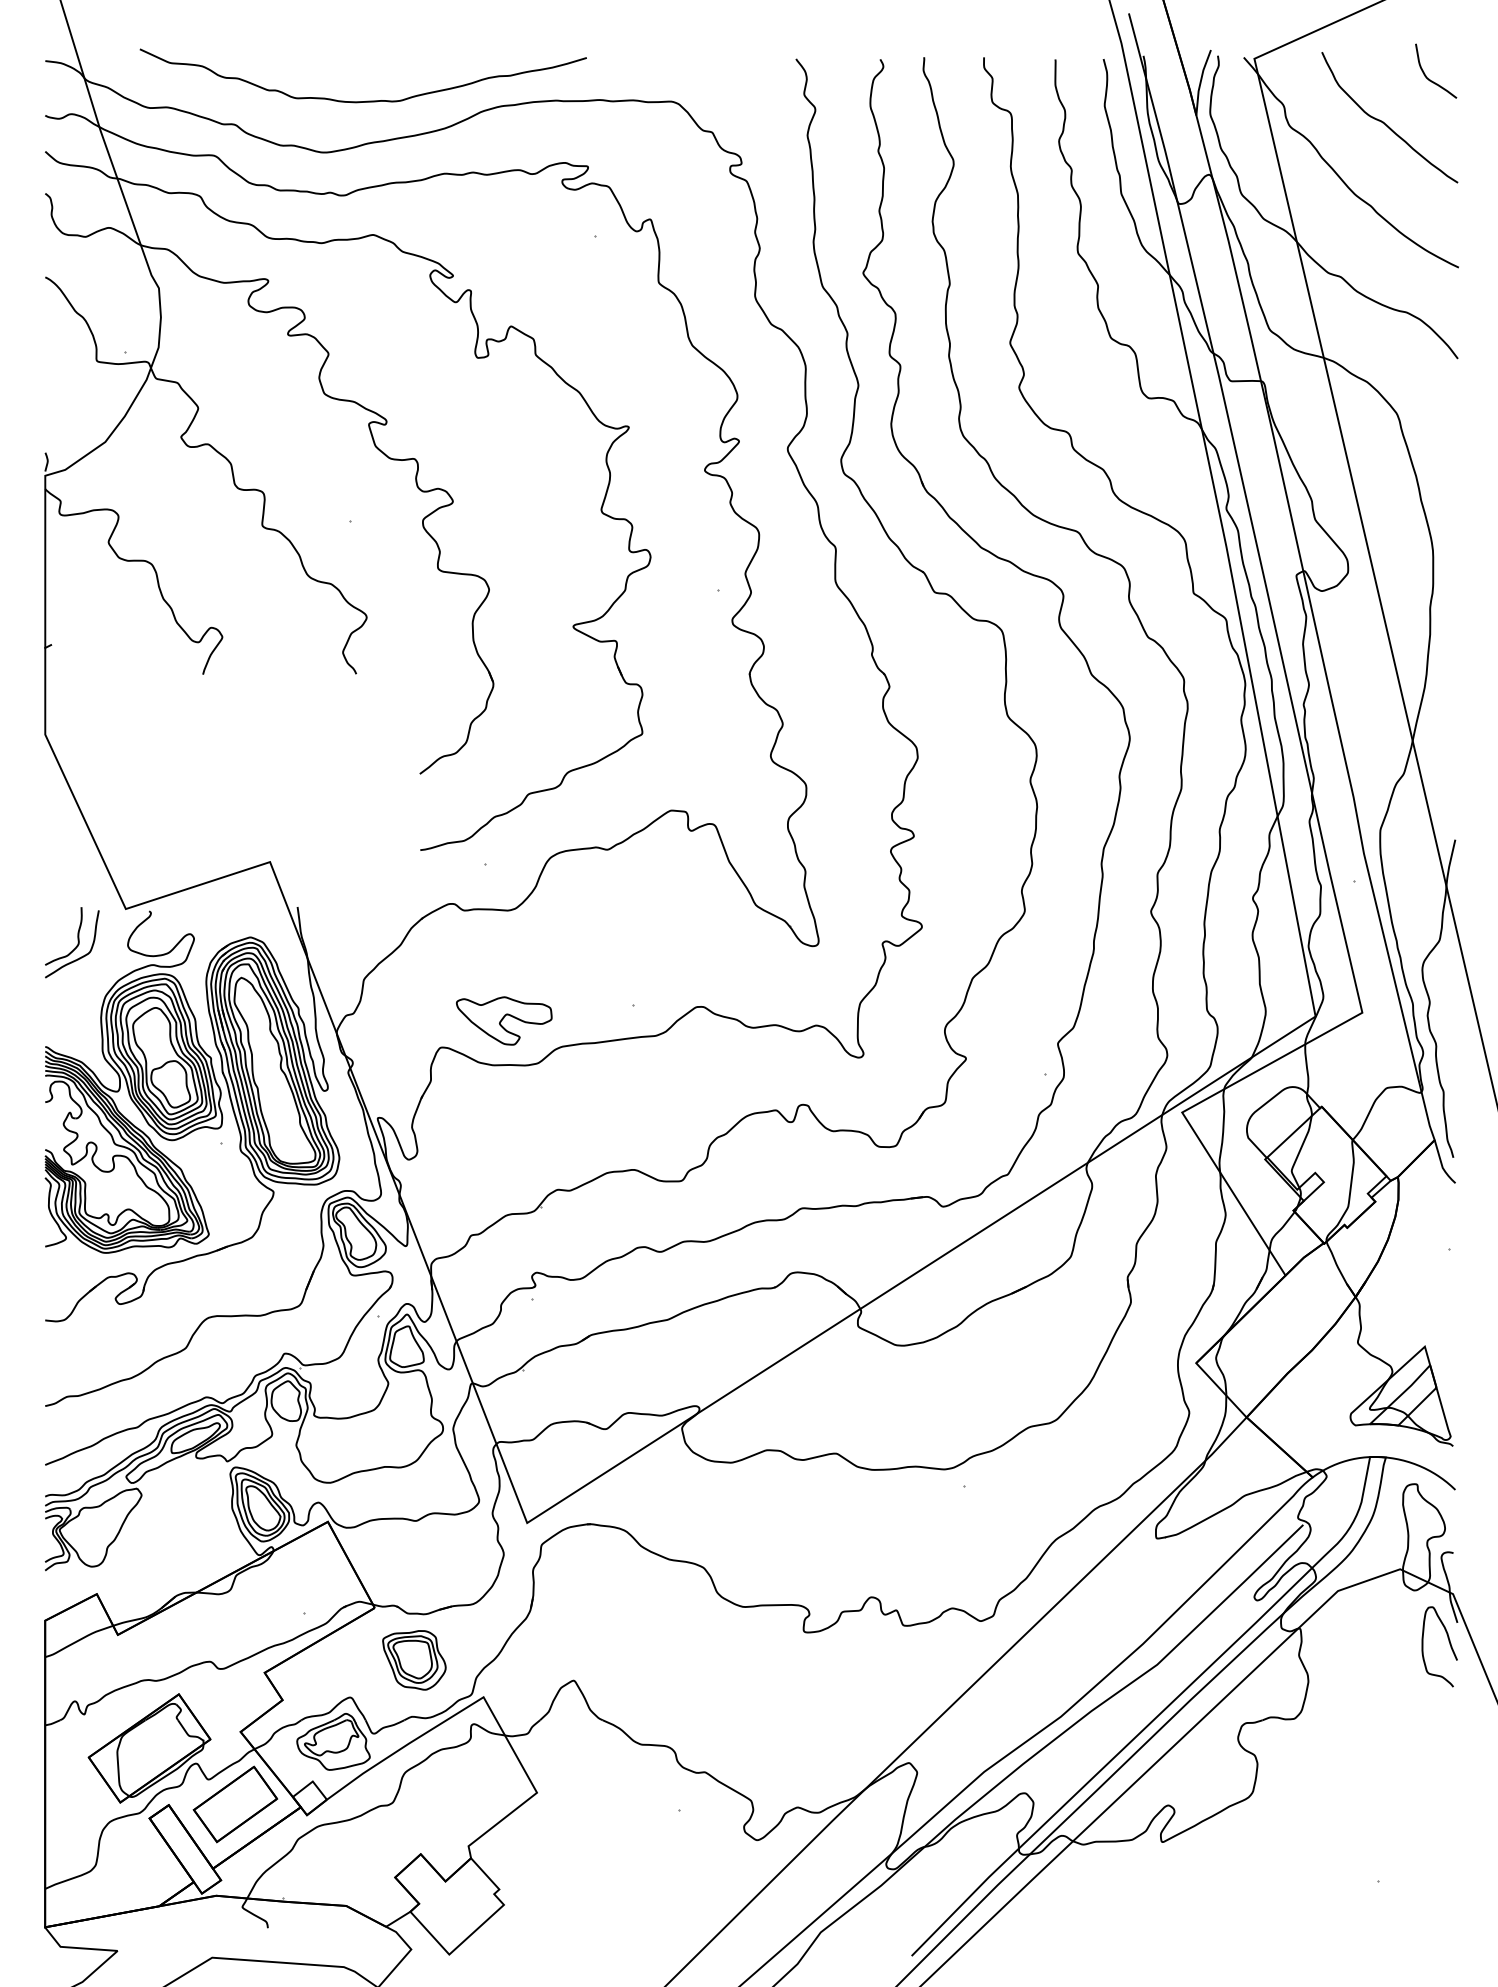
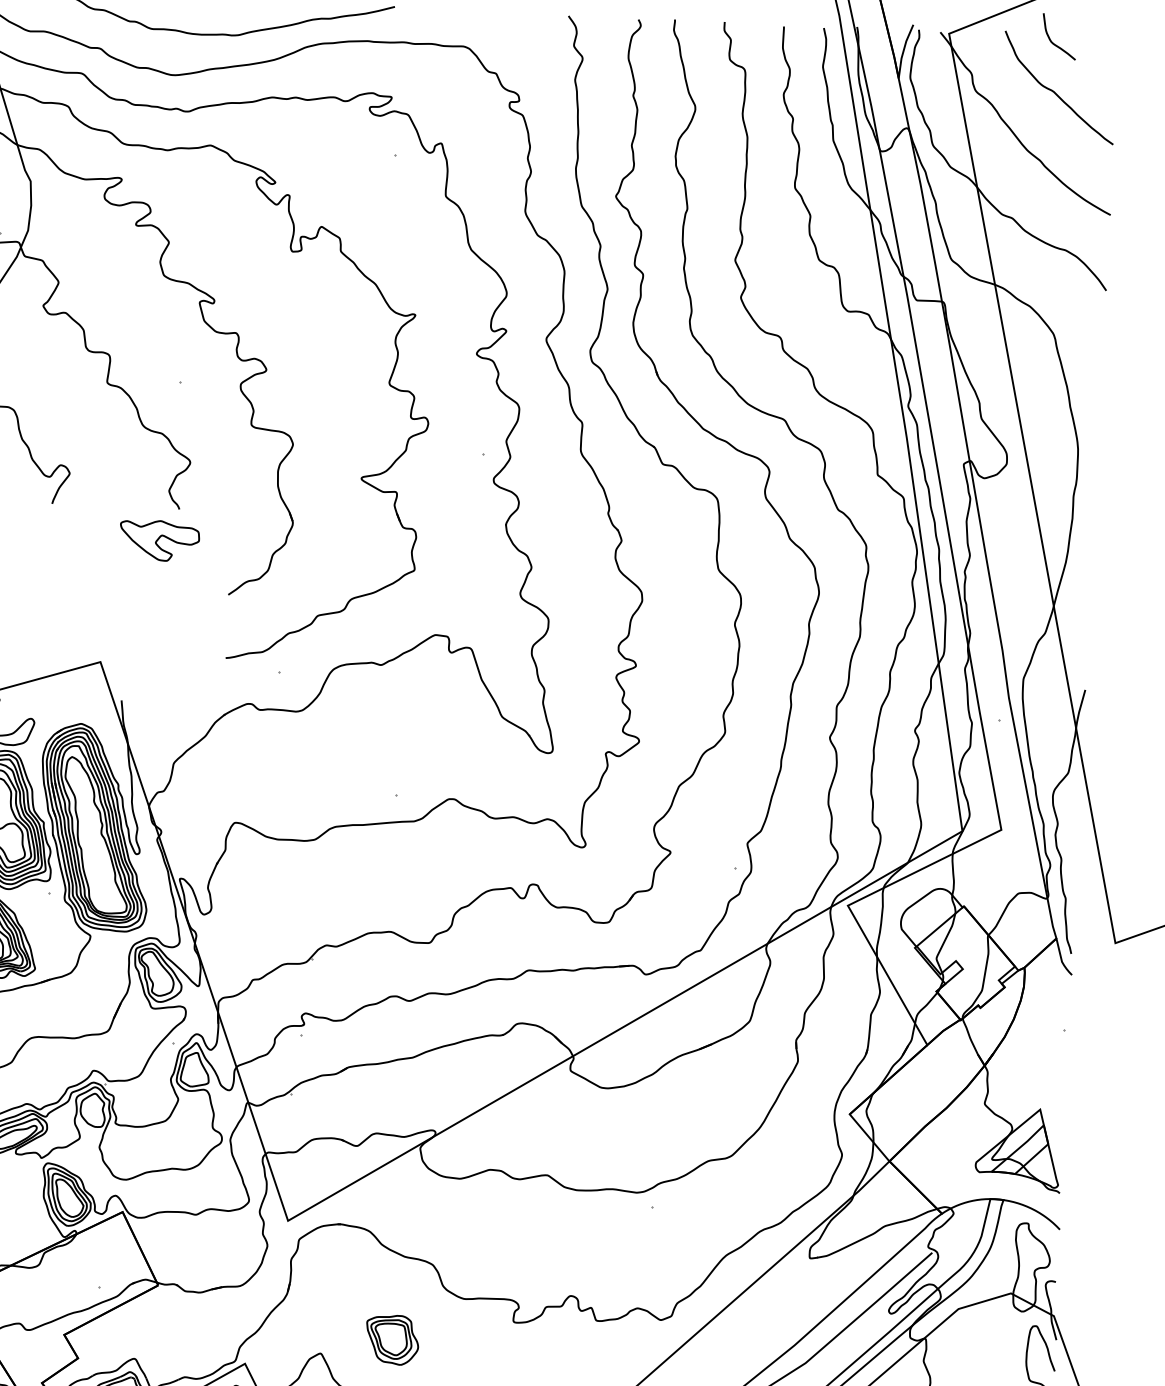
curve: (1429, 78) -> (1053, 42), moved
part: (504, 1020) -> (159, 540), moved
part: (414, 1660) -> (392, 1340), moved

